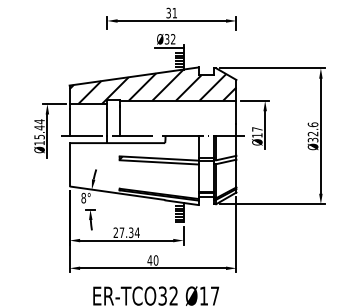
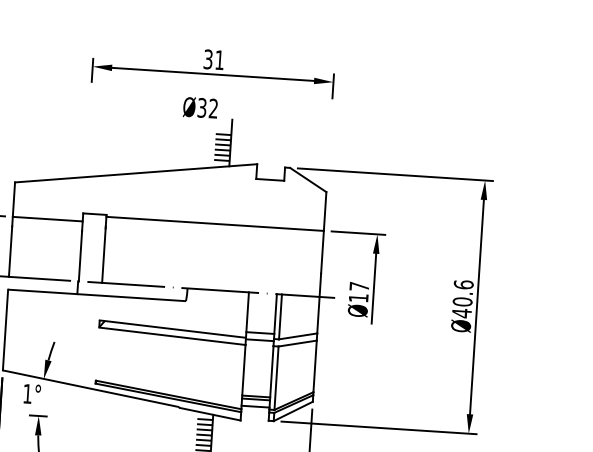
line: (169, 47) -> (205, 123), removed
hatch: (152, 86) -> (169, 194), removed
text: (312, 136) -> (461, 306), Ø32.6 -> Ø40.6
text: (83, 197) -> (27, 392), 8° -> 1°

